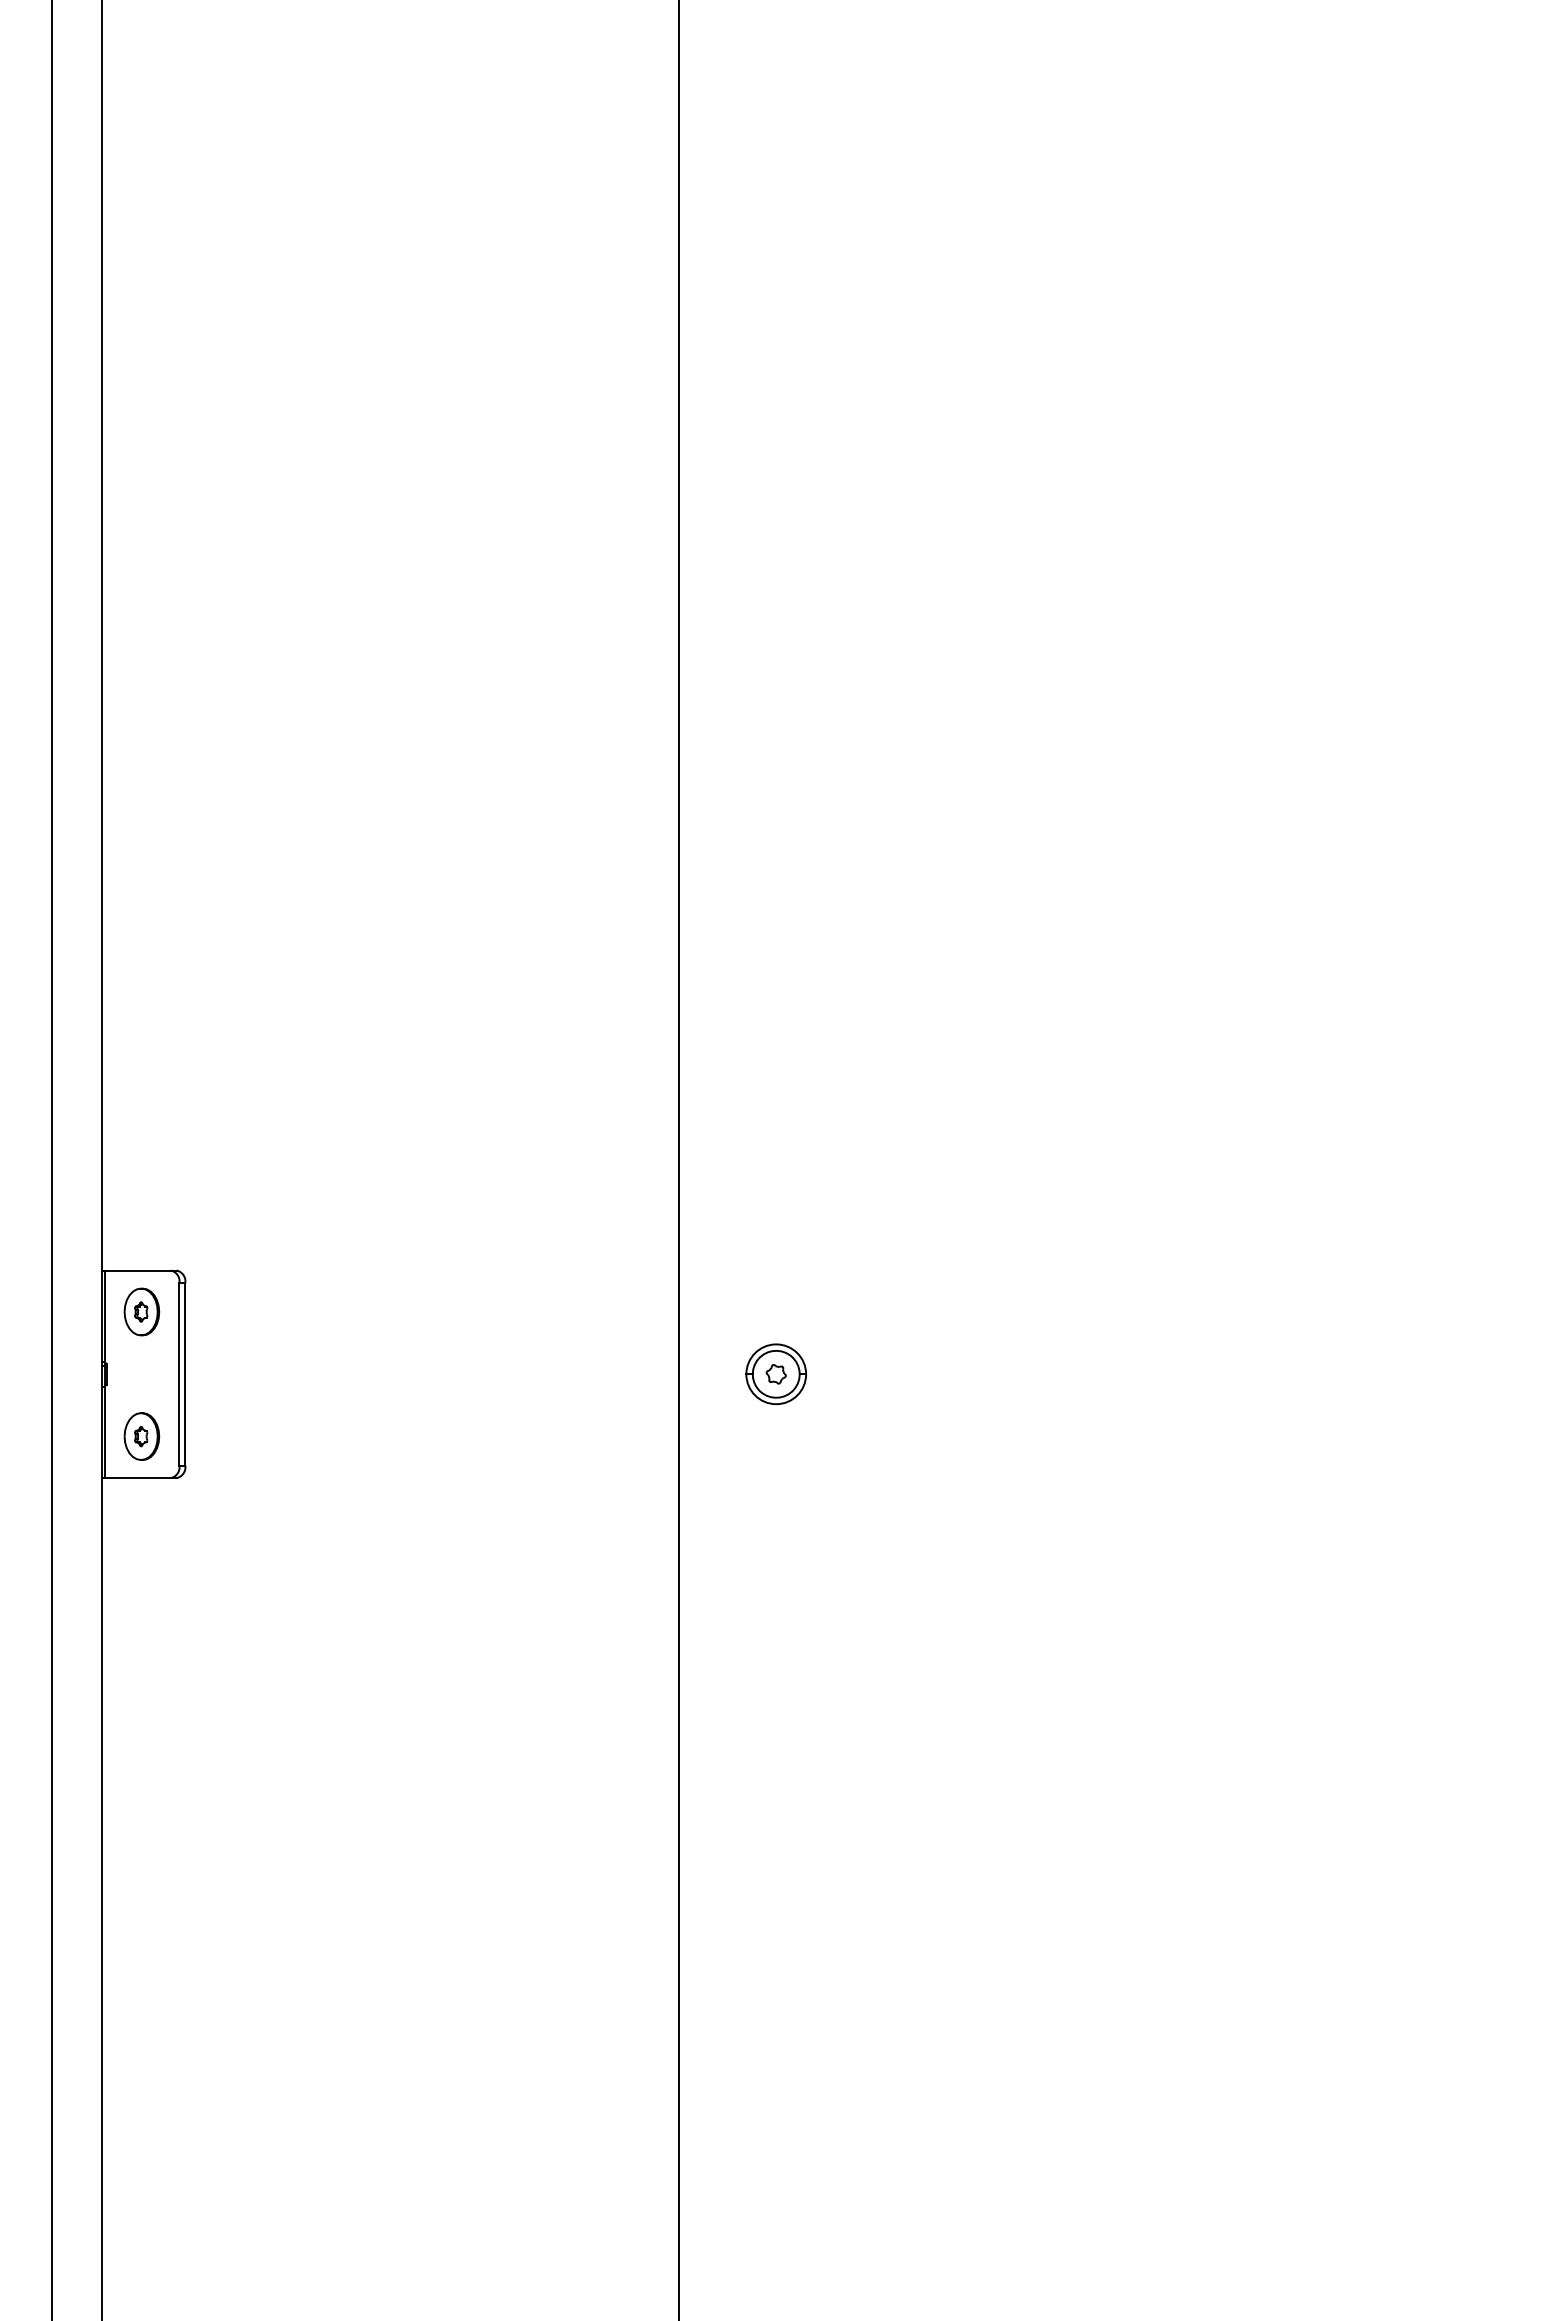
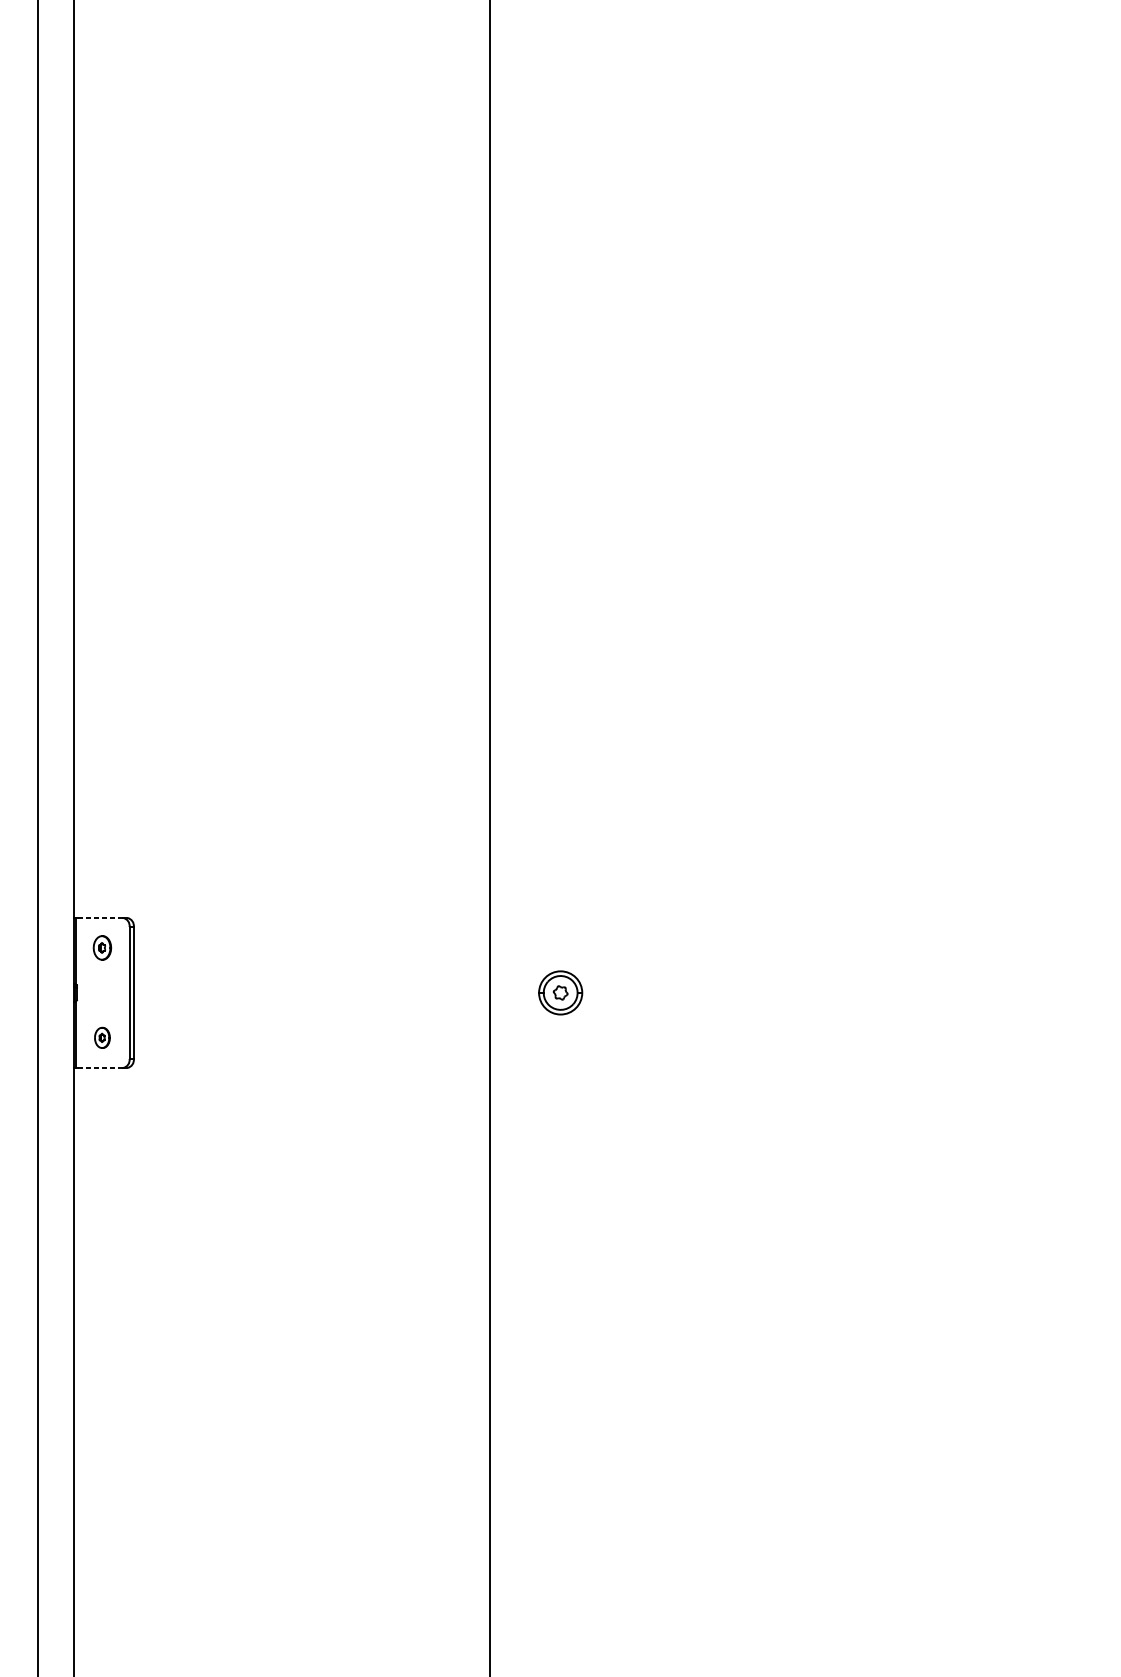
line: (138, 1270) -> (99, 917), solid -> dashed
part: (141, 1311) -> (102, 947), size x0.7
part: (141, 1436) -> (102, 1037), size x0.6
line: (139, 1478) -> (100, 1068), solid -> dashed

